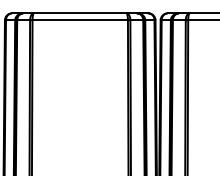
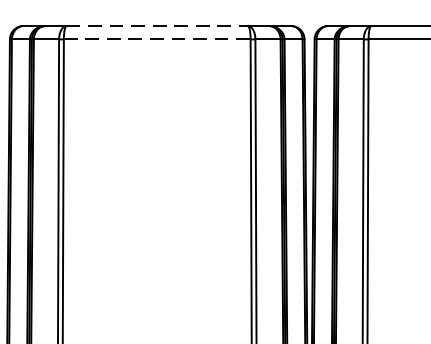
line: (80, 13) -> (157, 26), solid -> dashed
line: (80, 20) -> (157, 39), solid -> dashed

